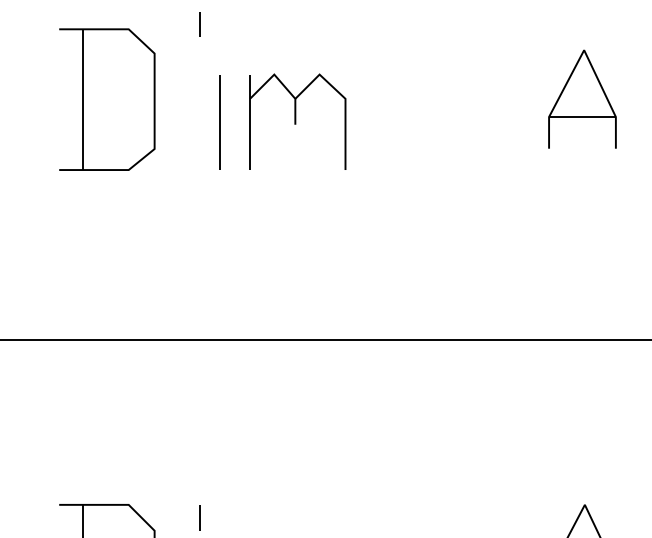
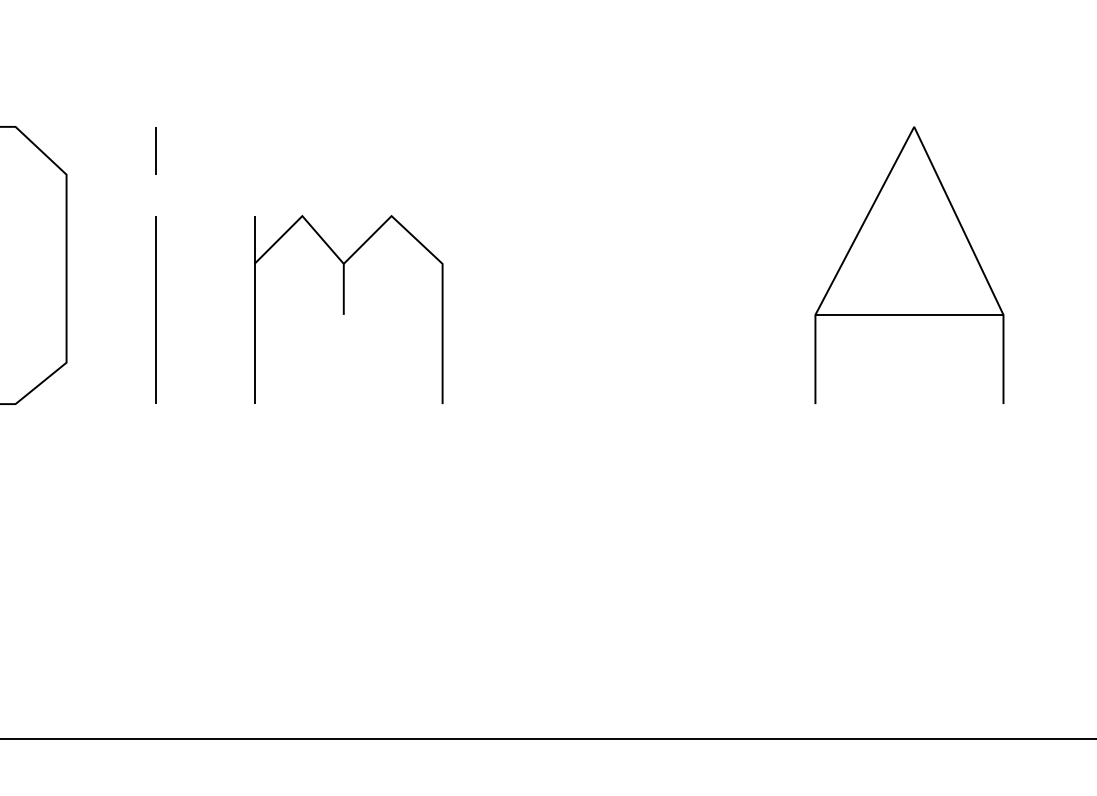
line: (199, 24) -> (154, 150), moved
part: (582, 98) -> (909, 263), size x1.43
line: (219, 122) -> (154, 310), moved

